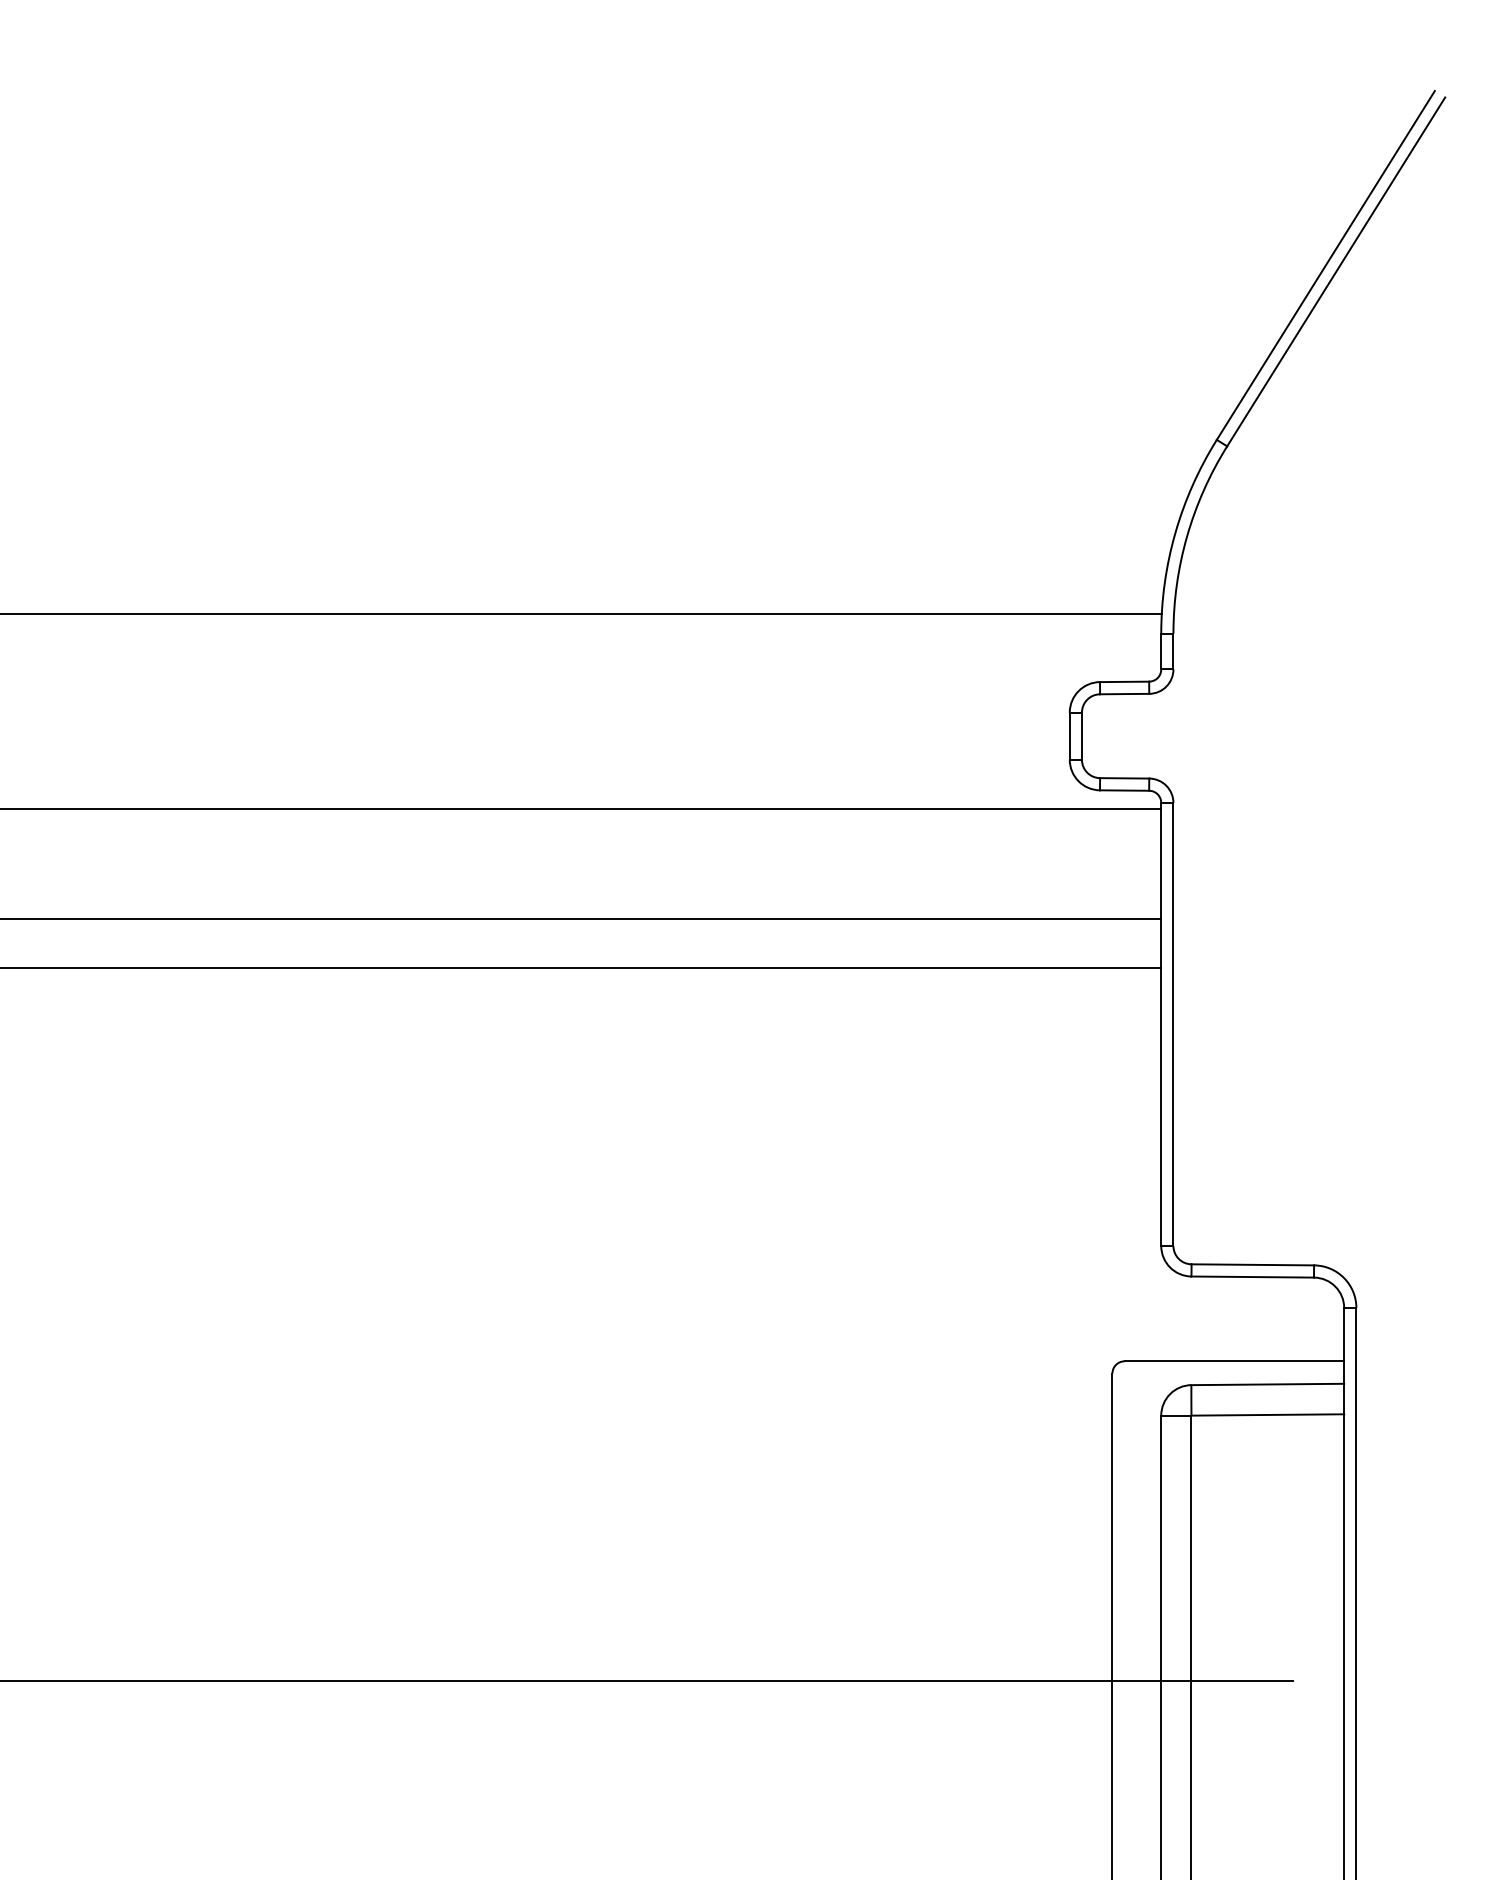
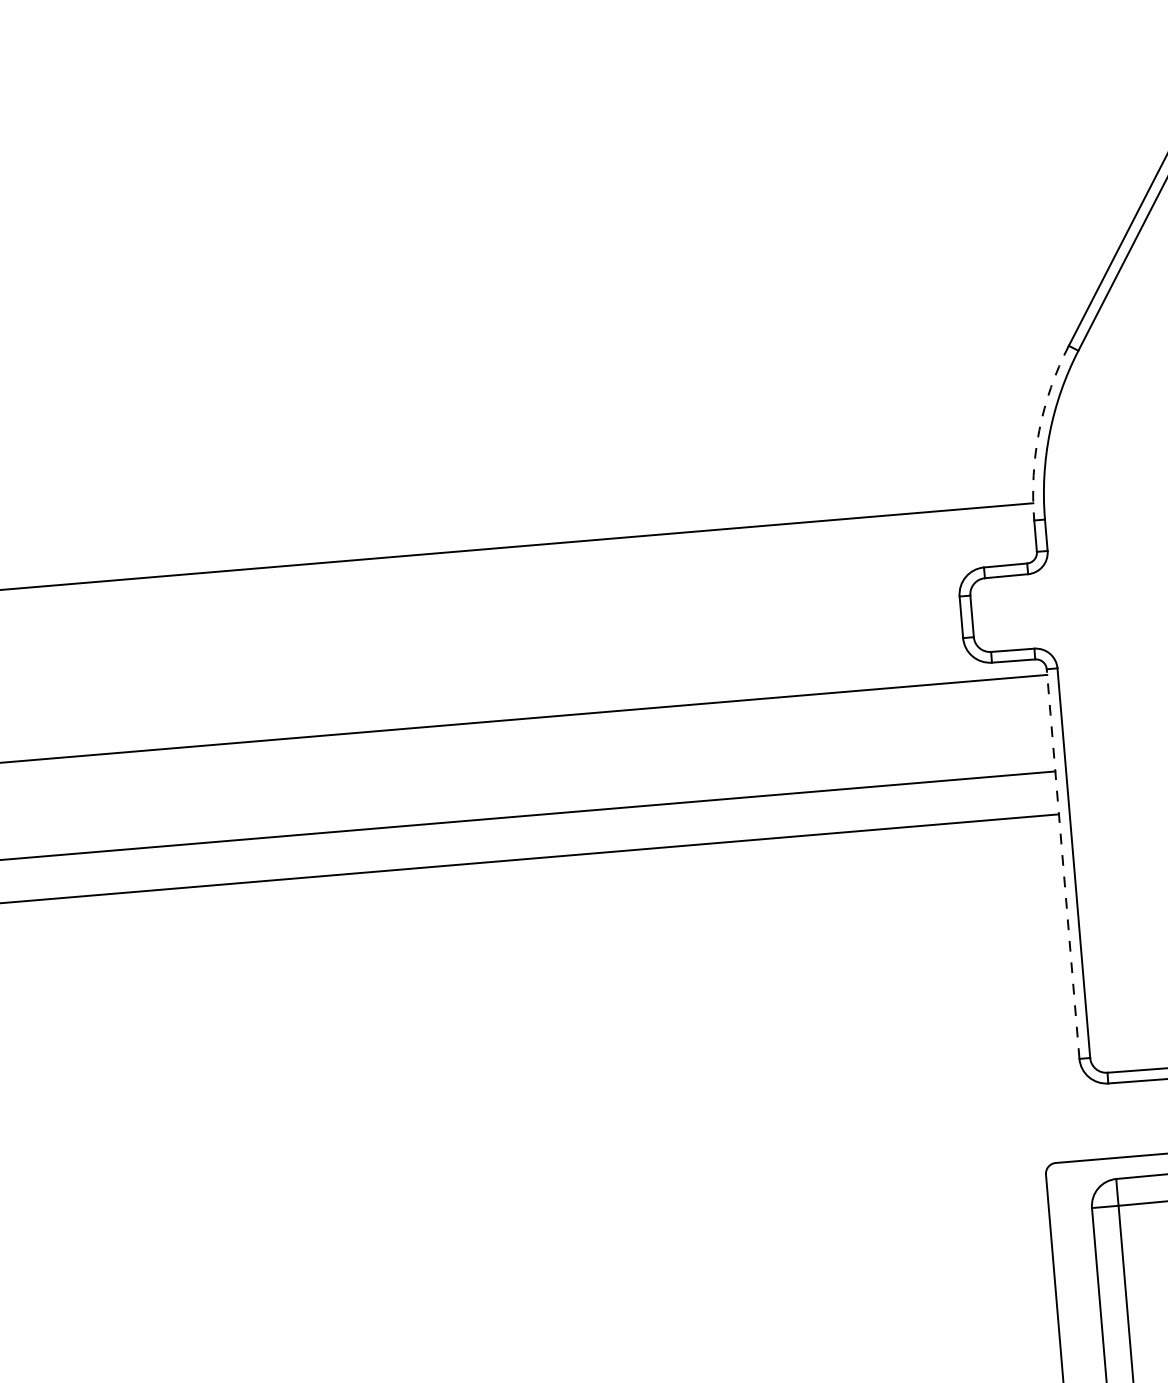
arc: (1175, 532) -> (1039, 430), solid -> dashed
line: (1161, 1024) -> (1063, 864), solid -> dashed

